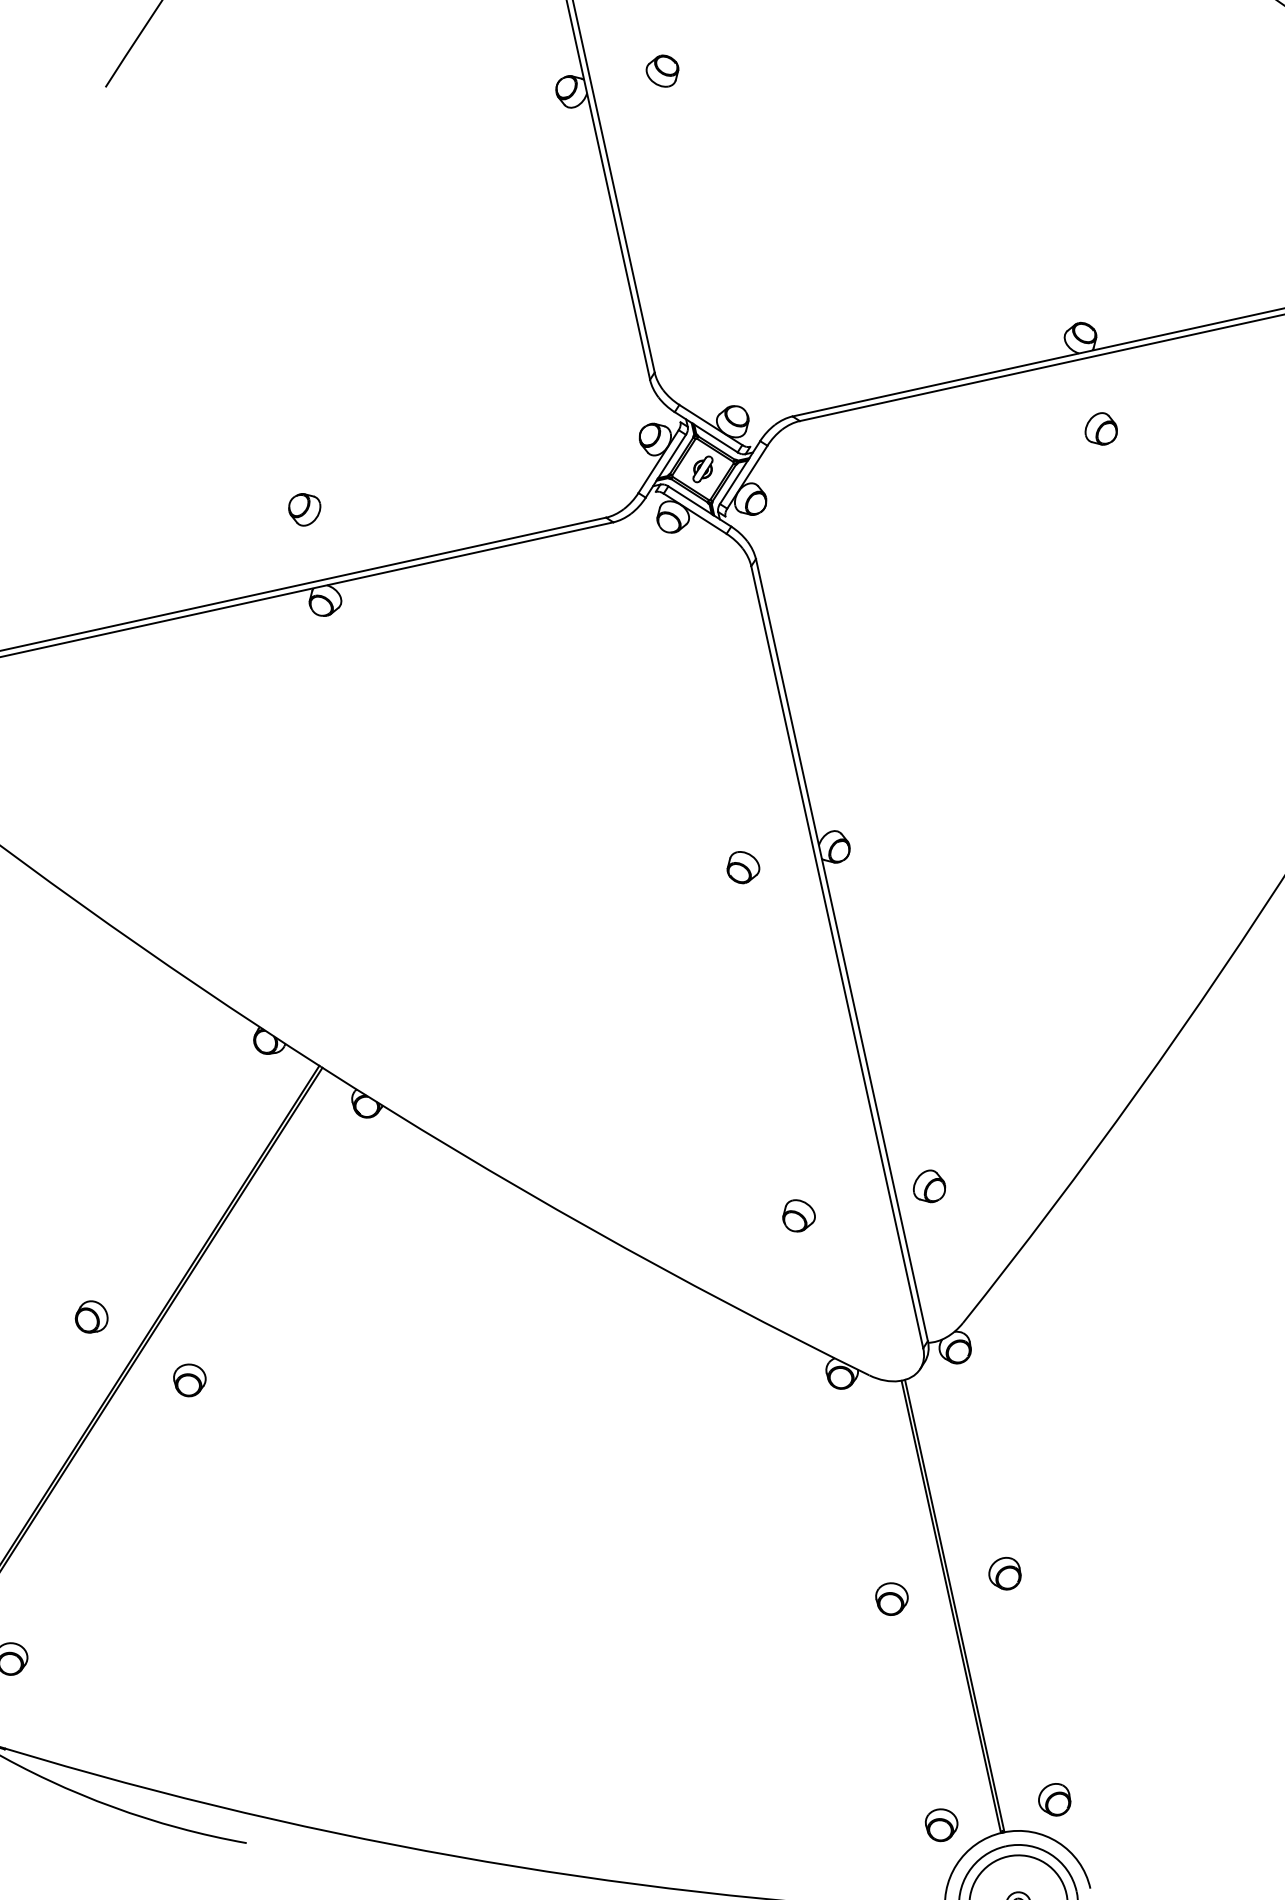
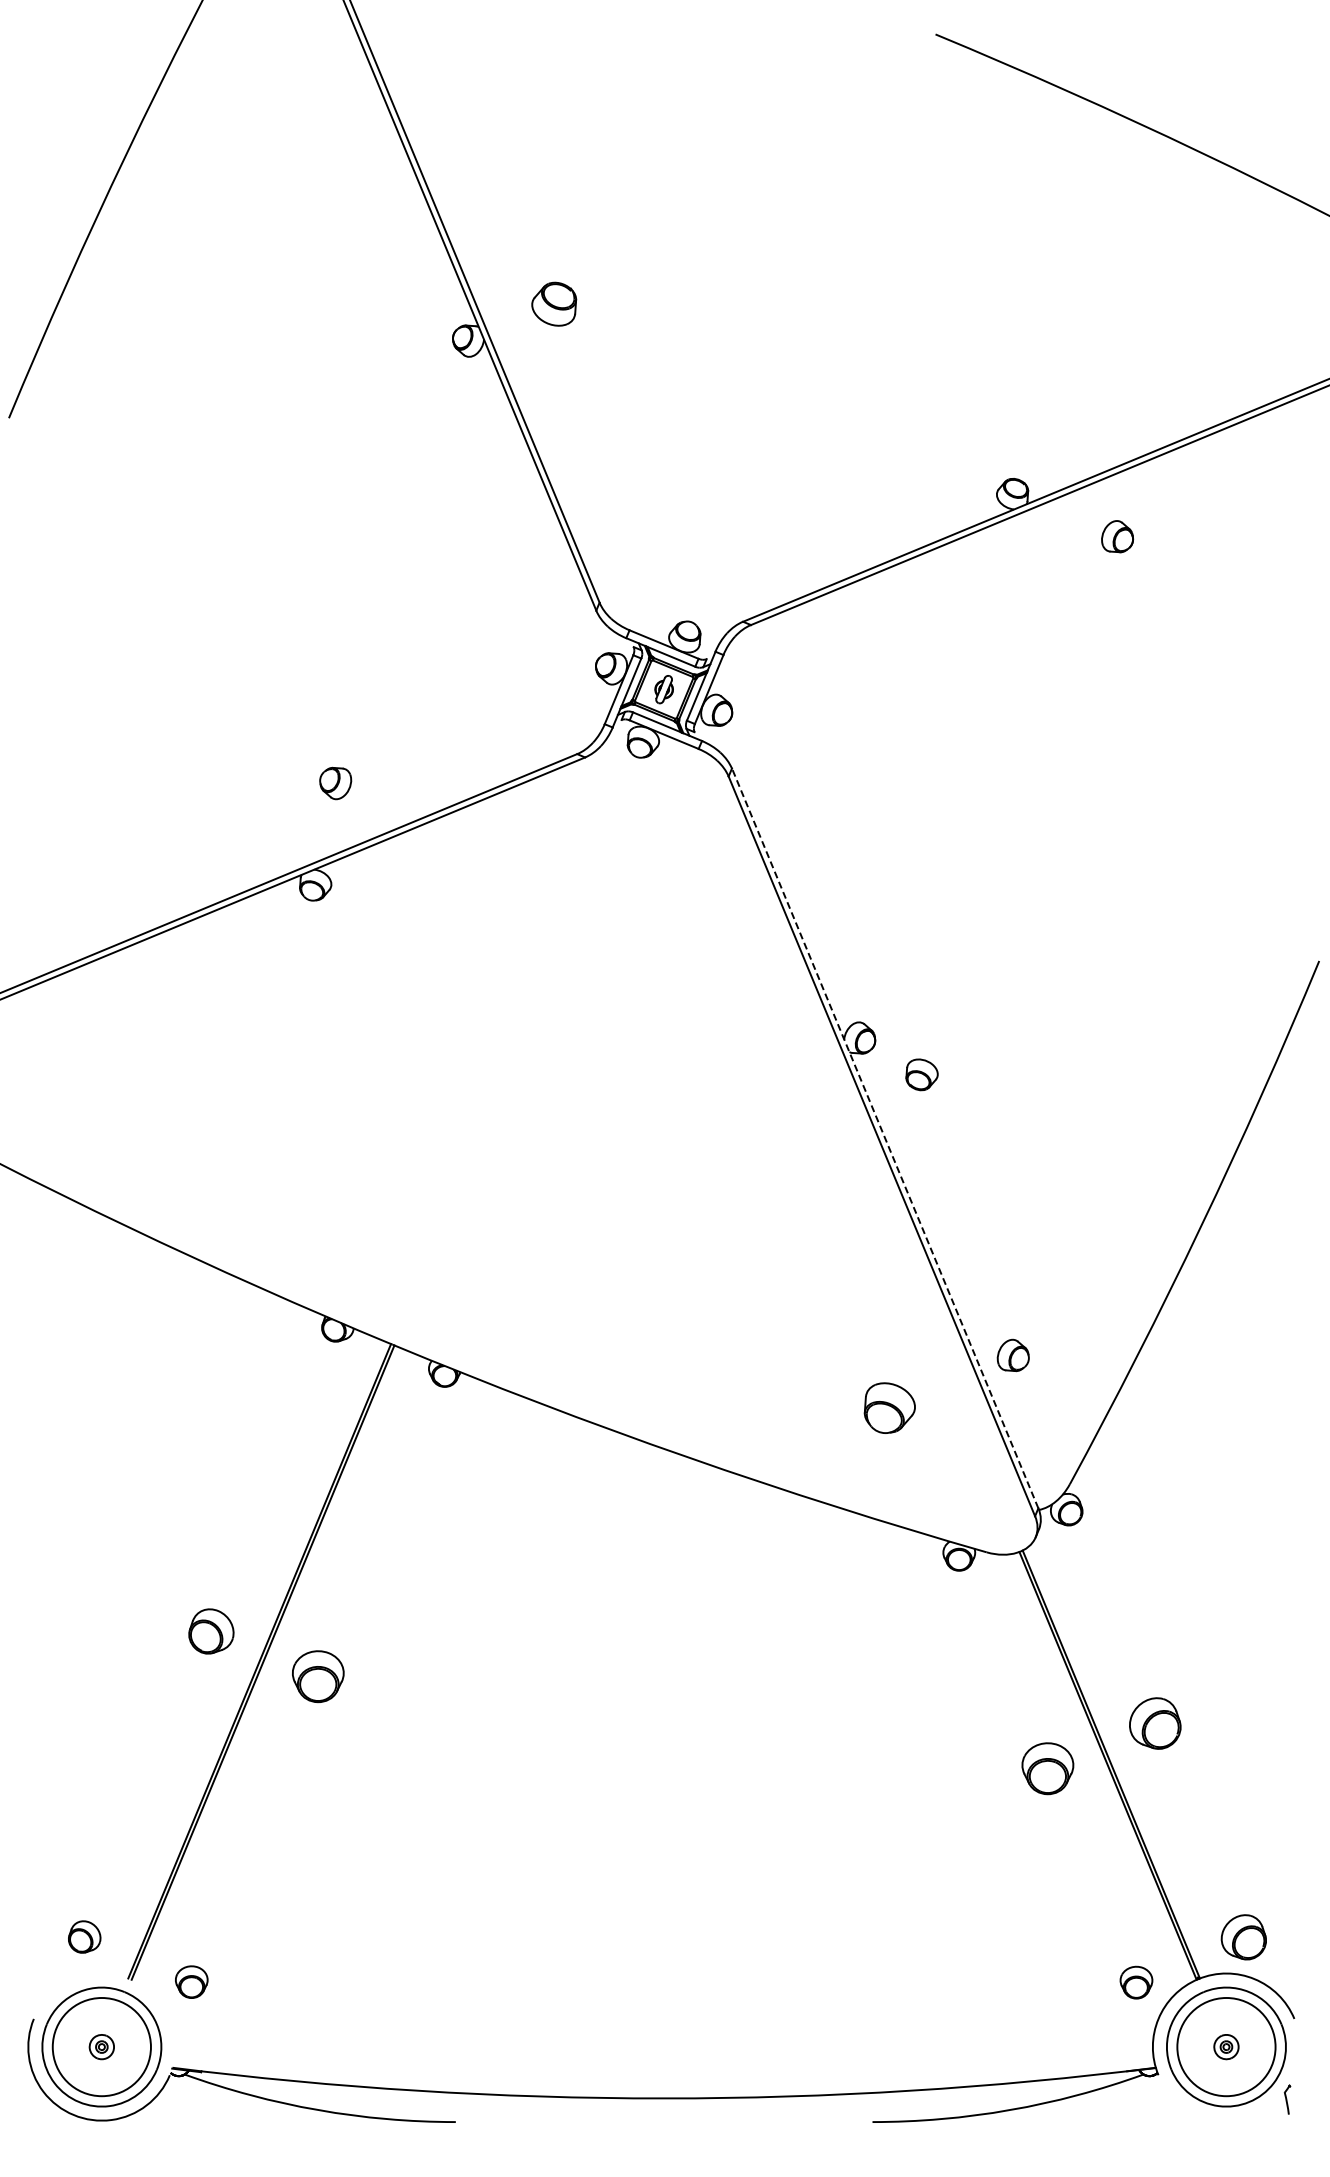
part: (661, 70) -> (553, 304), size x1.4
part: (1101, 428) -> (1117, 536), moved
part: (304, 509) -> (335, 783), moved
part: (743, 867) -> (921, 1074), moved
line: (842, 949) -> (885, 1137), solid -> dashed
part: (798, 1215) -> (889, 1407), size x1.6
part: (91, 1317) -> (210, 1631), size x1.4
part: (189, 1380) -> (318, 1676), size x1.6
part: (1005, 1573) -> (1155, 1723), size x1.6
part: (891, 1598) -> (1047, 1768), size x1.6
part: (1054, 1799) -> (1243, 1937), size x1.4

